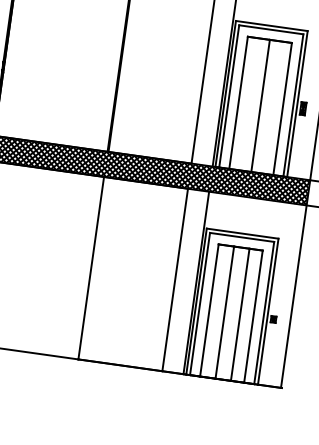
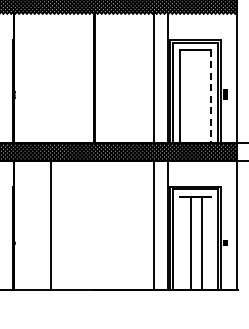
line: (260, 105) -> (195, 96), removed
line: (282, 109) -> (211, 96), solid -> dashed
line: (91, 266) -> (51, 224), moved
line: (210, 309) -> (180, 242), removed
line: (253, 315) -> (211, 242), removed

